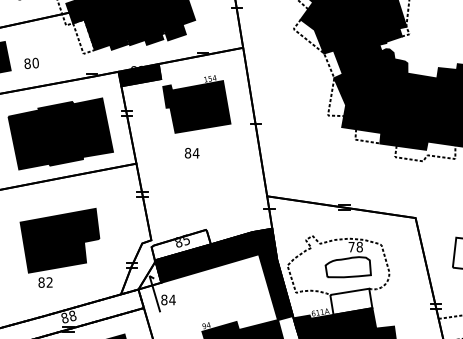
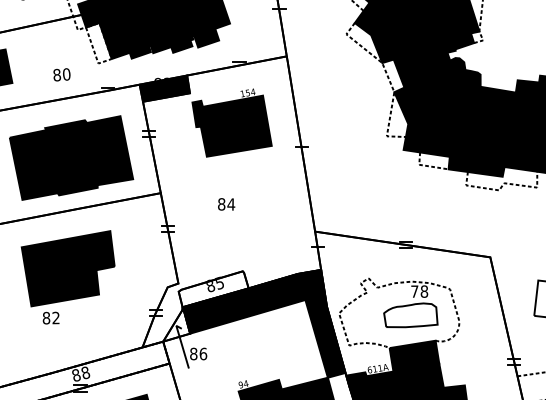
text: (31, 62) -> (61, 73), moved
text: (191, 153) -> (225, 204), moved
part: (59, 247) -> (67, 276), moved
text: (172, 299) -> (203, 353), 84 -> 86
fill: (351, 301) -> (414, 355), added

